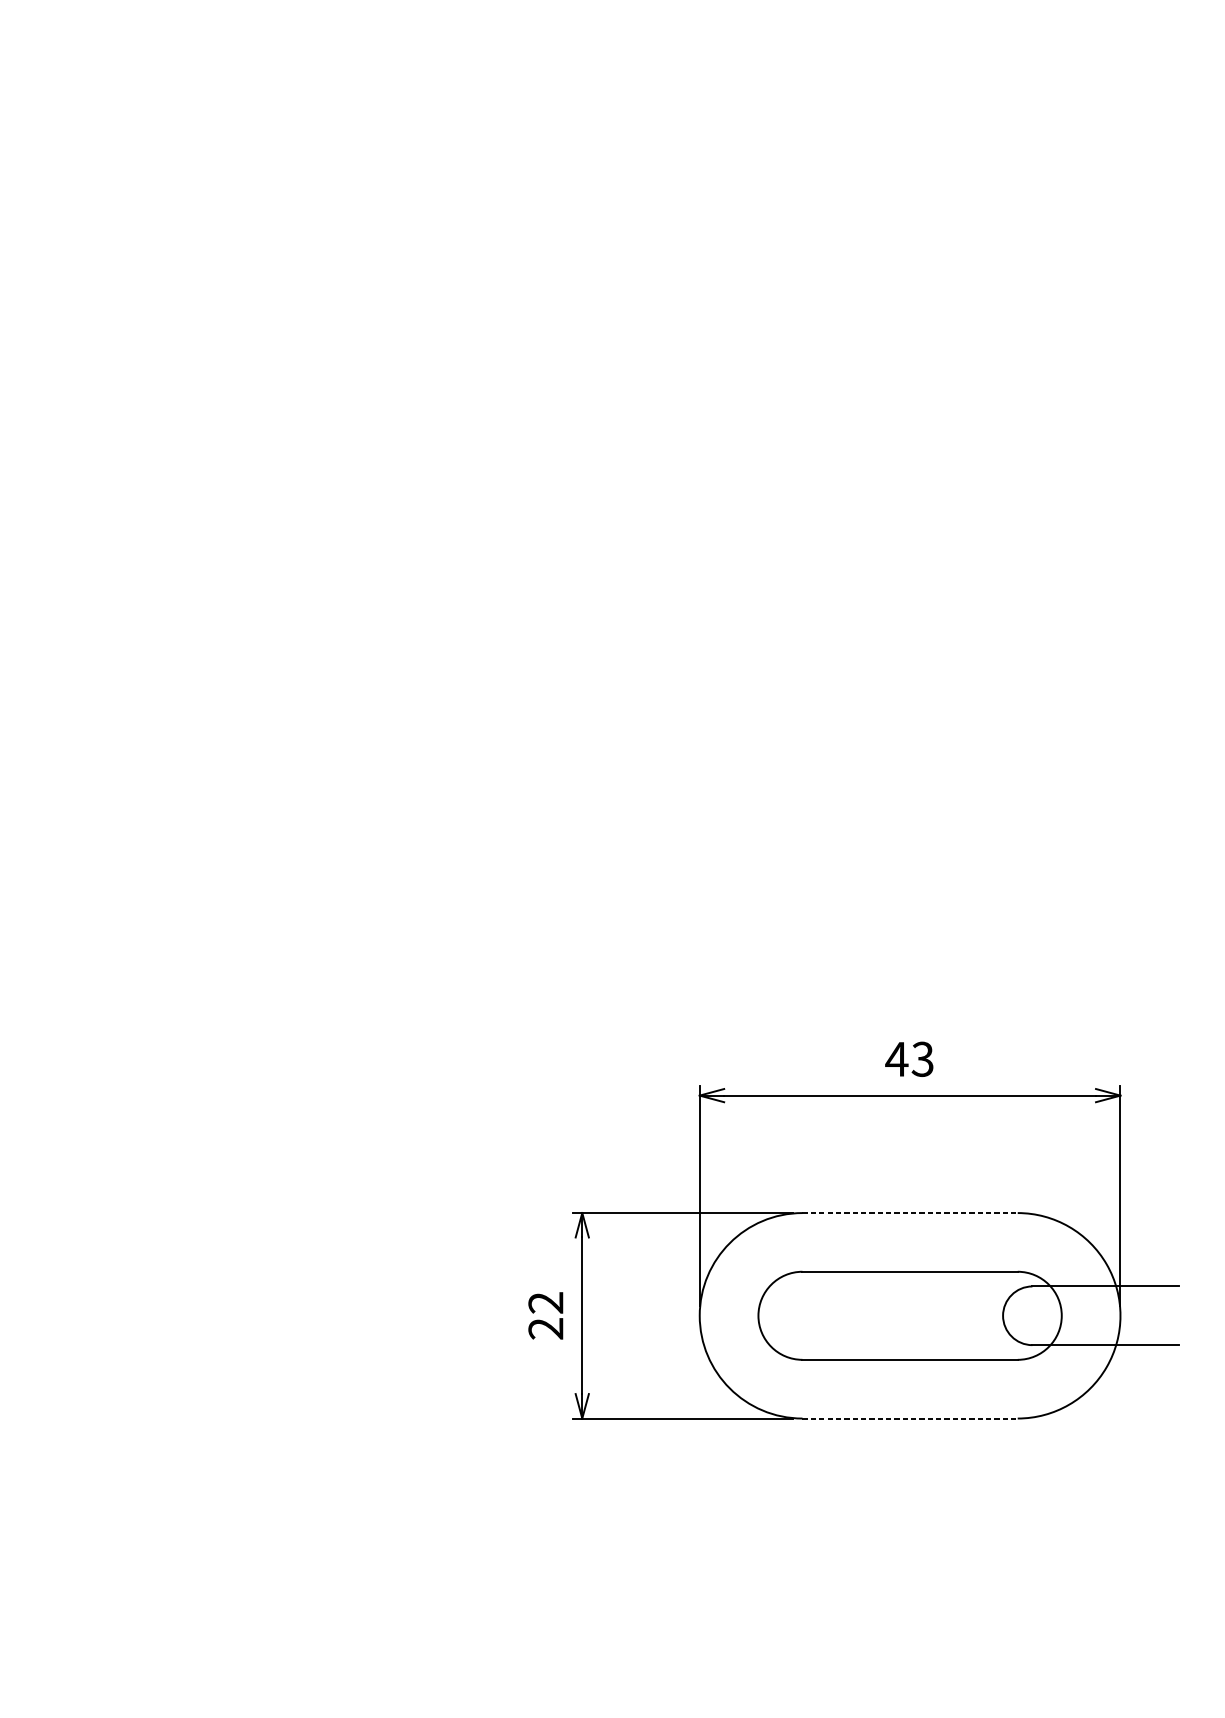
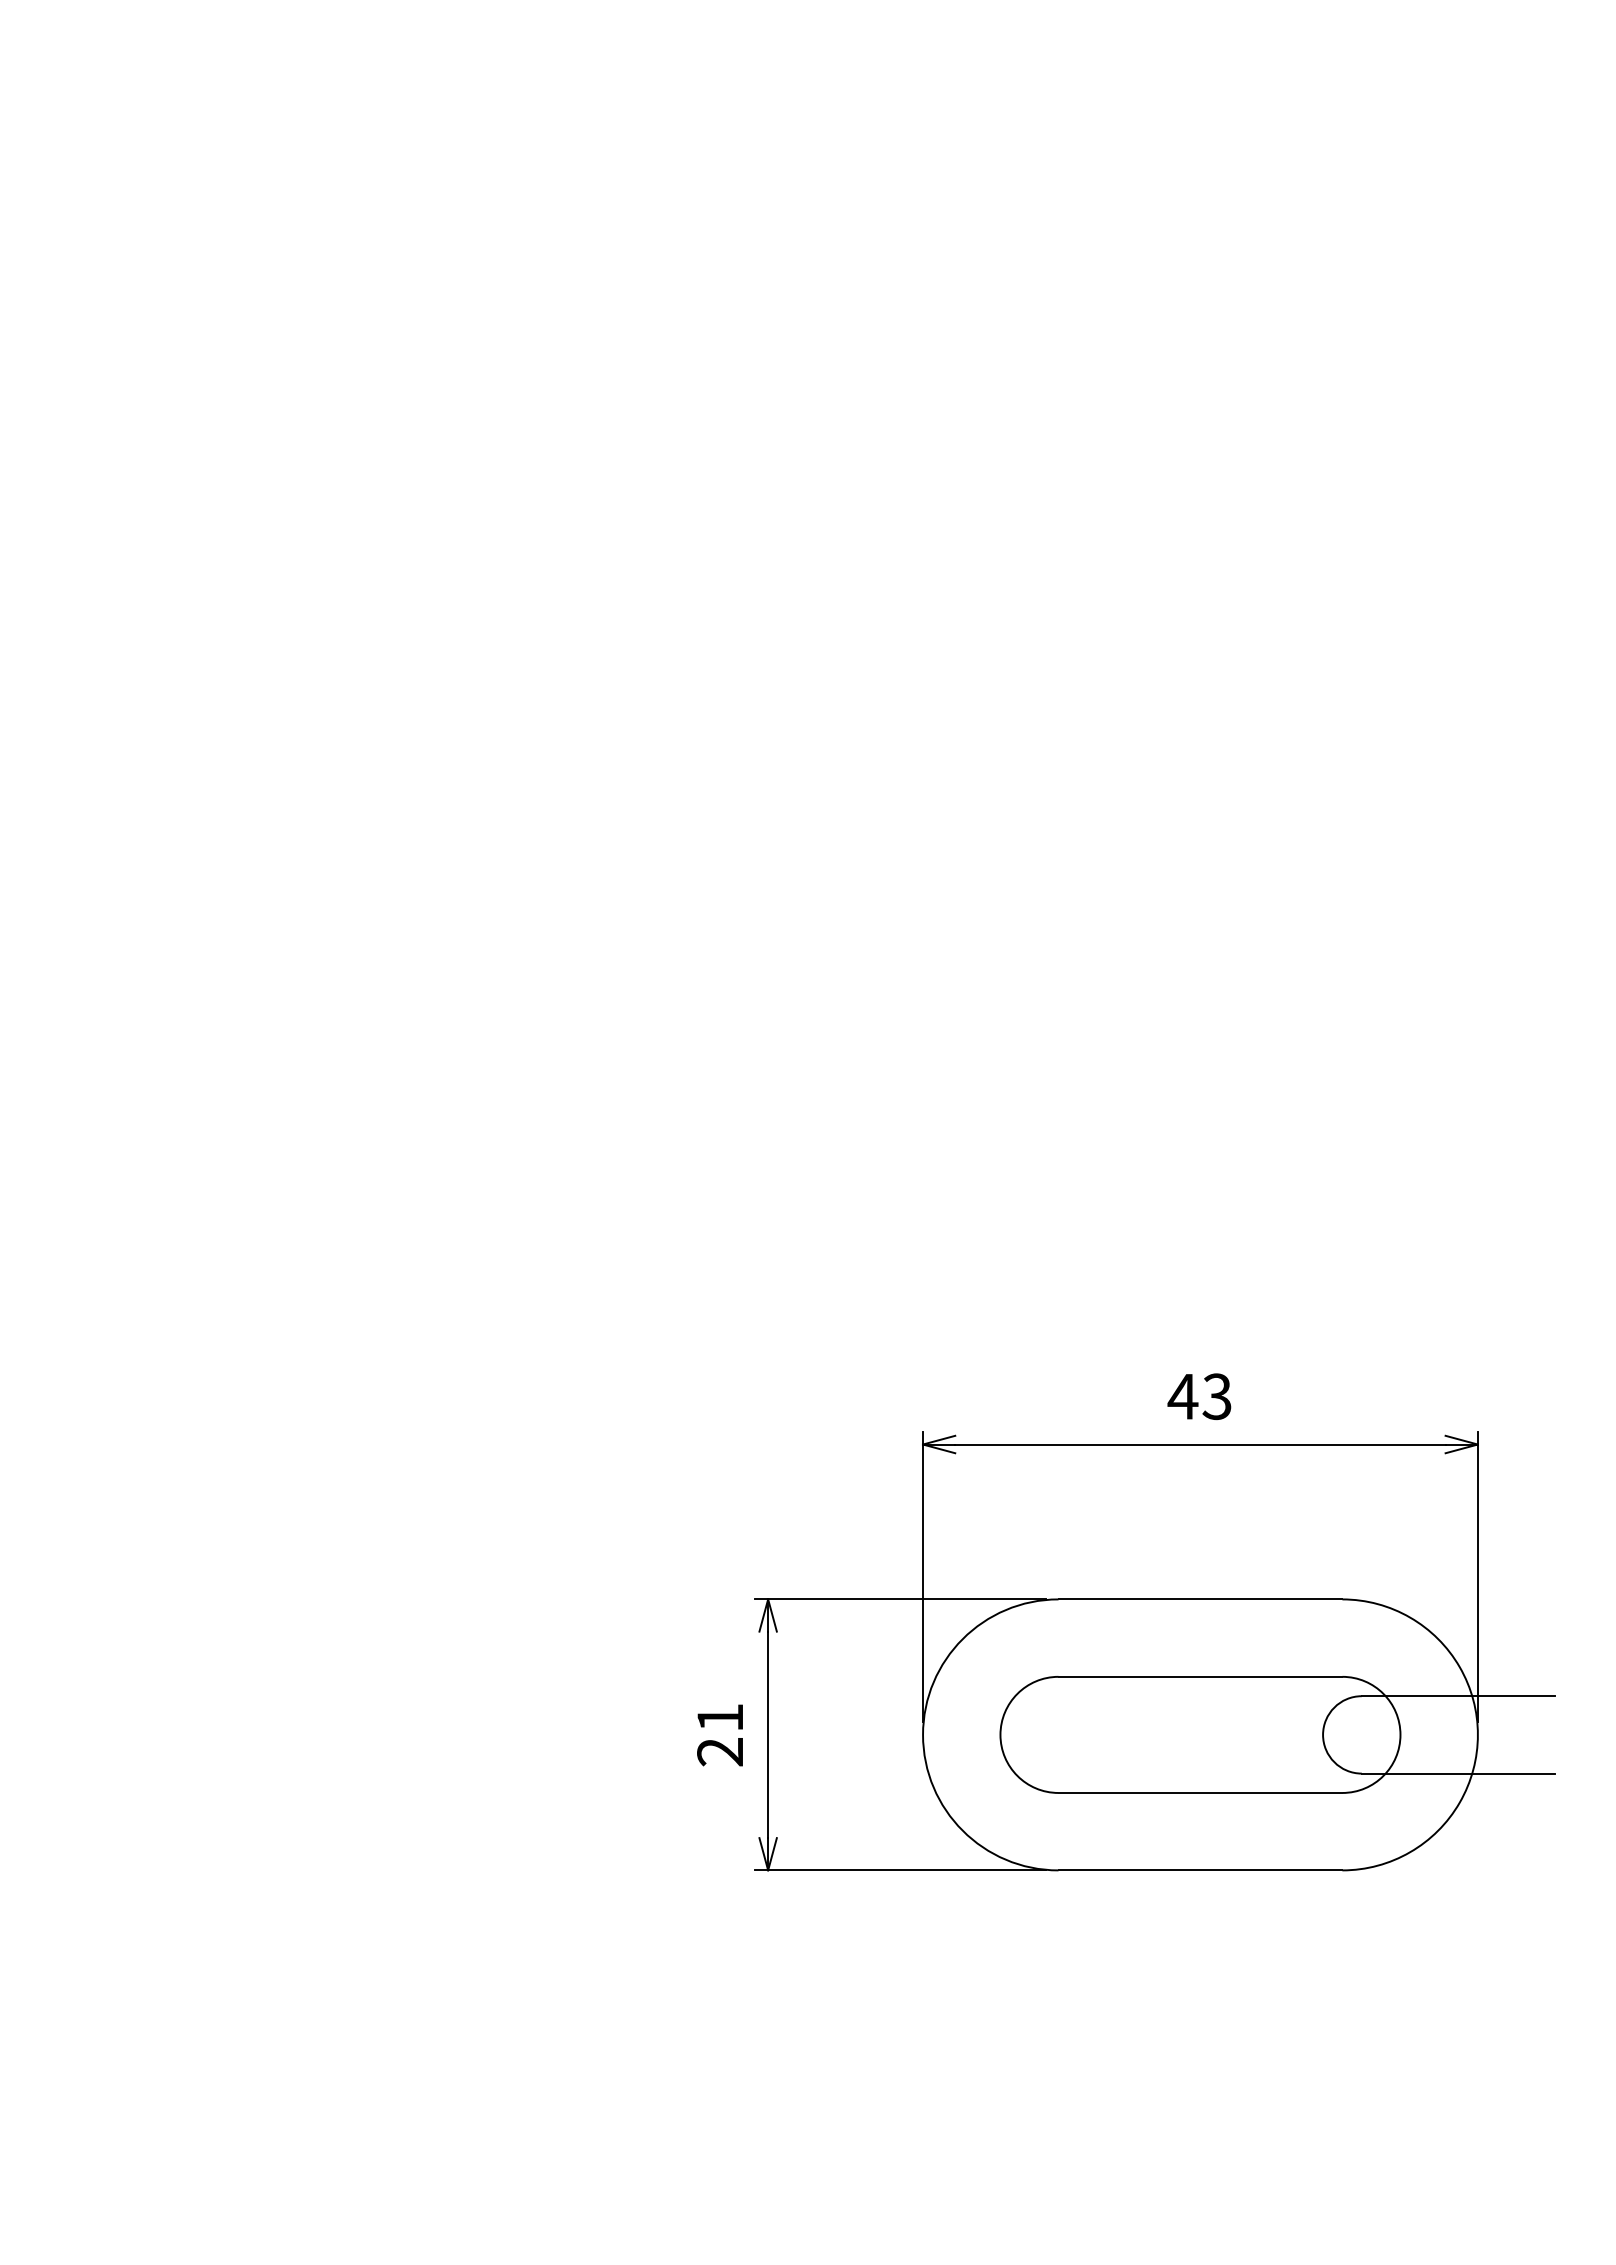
line: (910, 1213) -> (1200, 1599), dashed -> solid
text: (545, 1302) -> (719, 1717), 22 -> 21
line: (910, 1418) -> (1200, 1870), dashed -> solid

